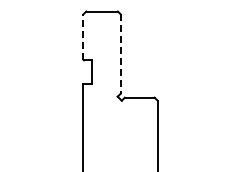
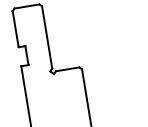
line: (83, 37) -> (15, 29), dashed -> solid
line: (120, 54) -> (46, 37), dashed -> solid

